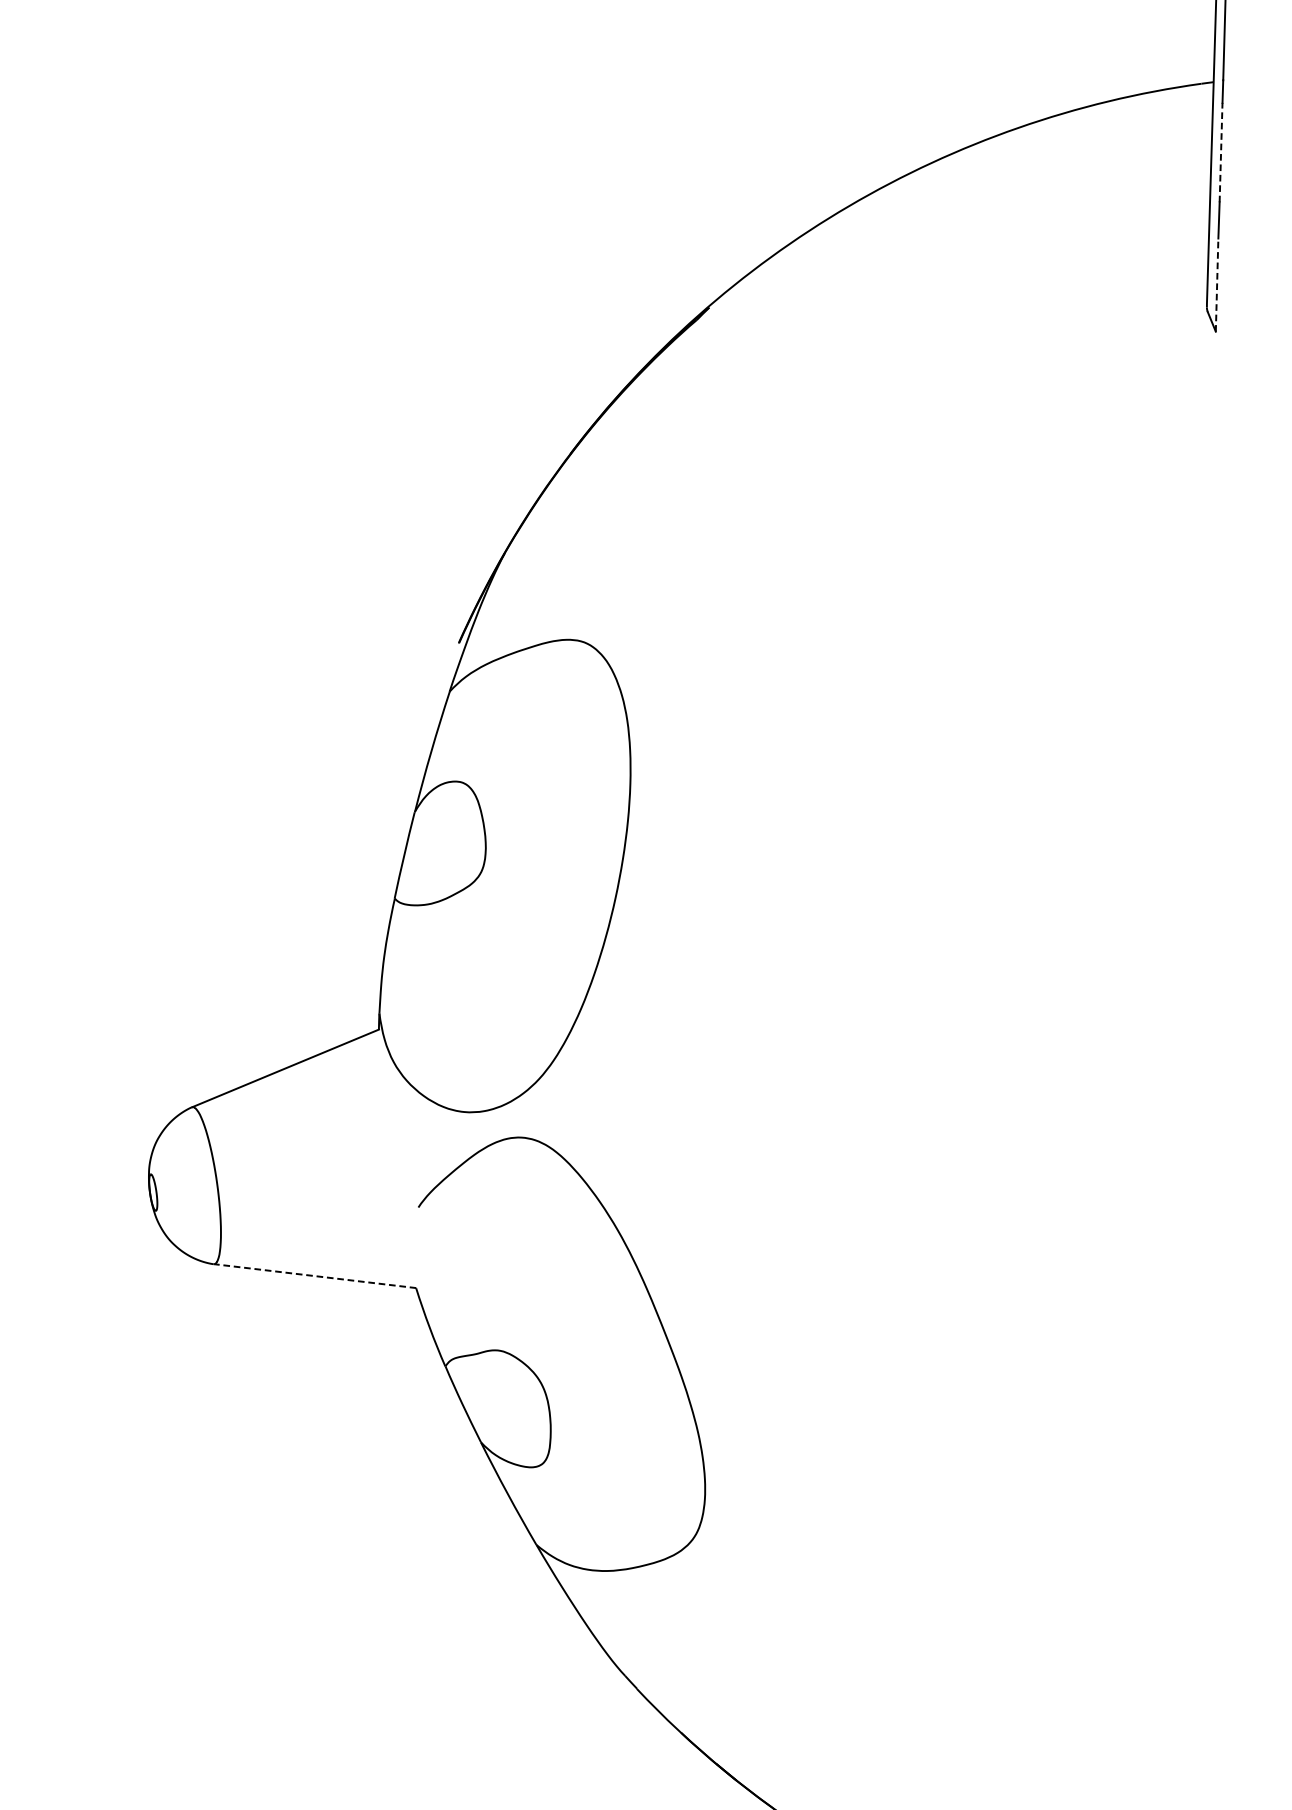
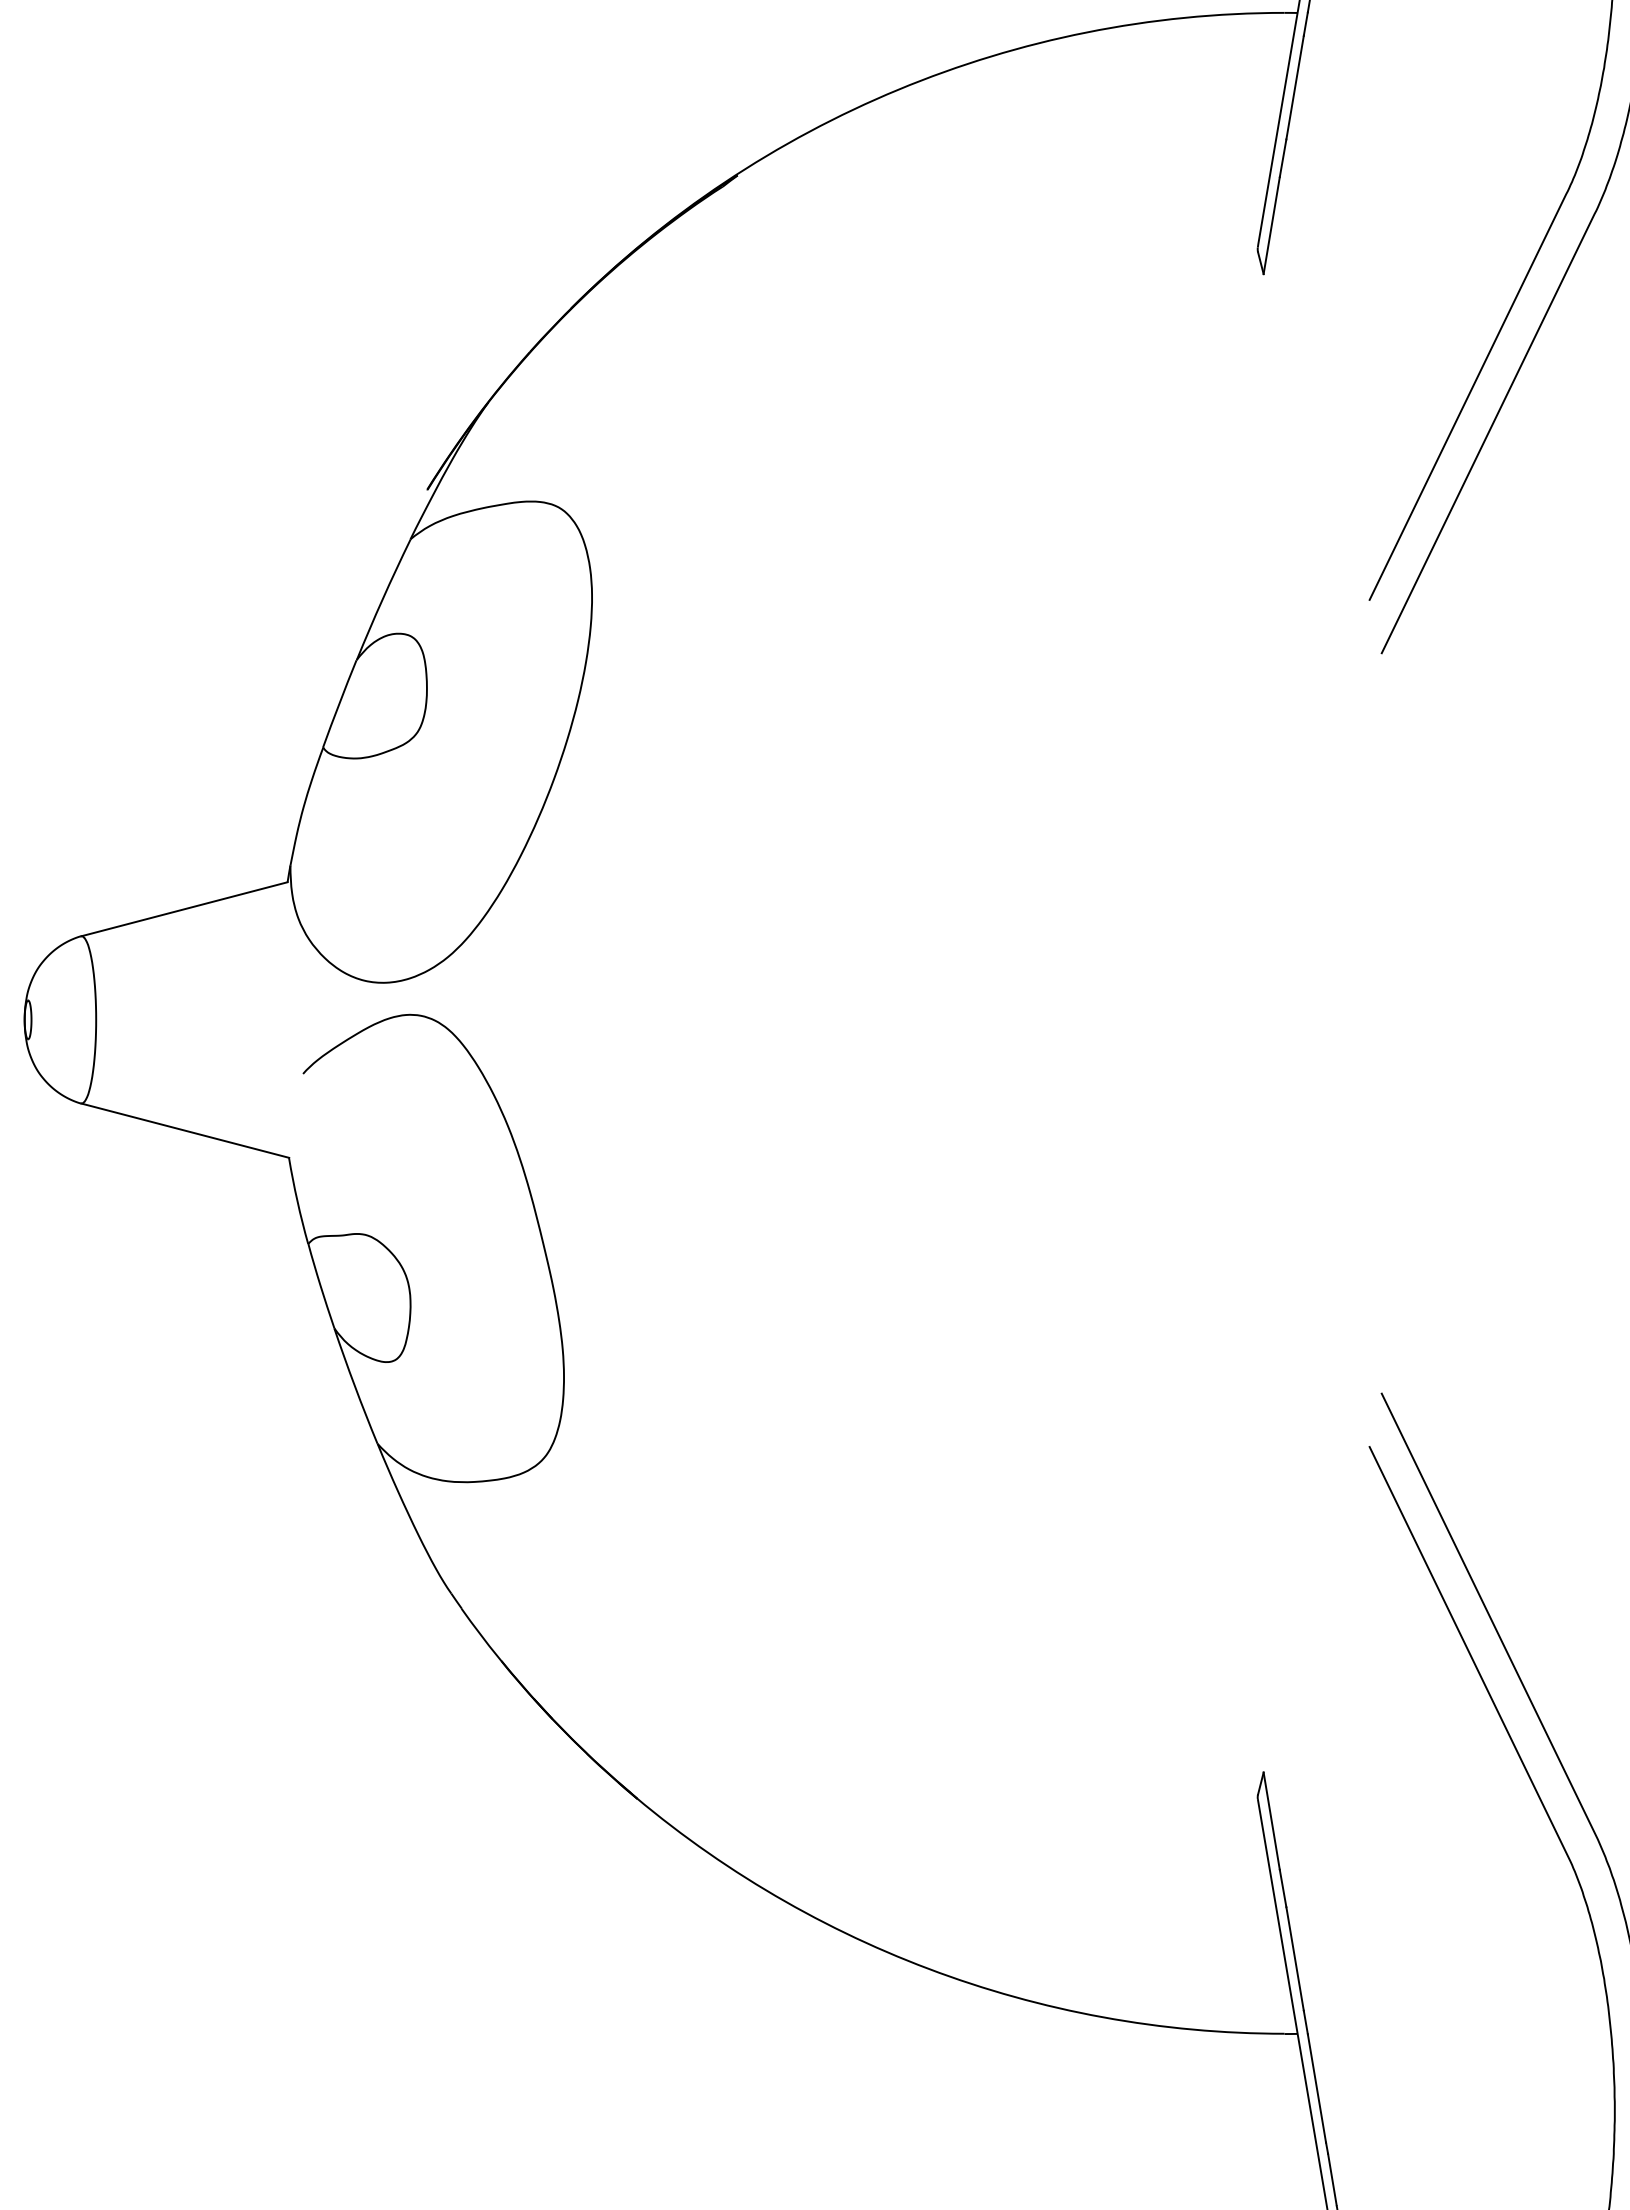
line: (1221, 152) -> (1295, 87), dashed -> solid
line: (1216, 285) -> (1271, 225), dashed -> solid
line: (314, 1276) -> (184, 1130), dashed -> solid

